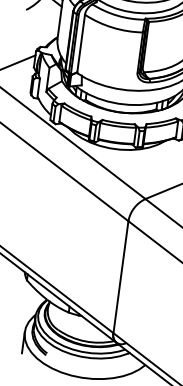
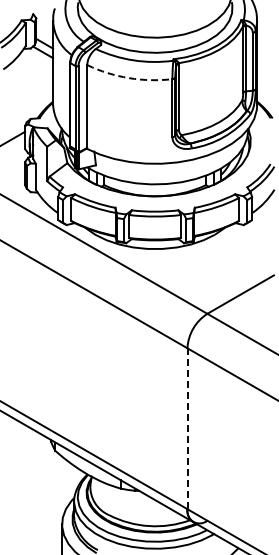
arc: (112, 27) -> (128, 78), solid -> dashed
line: (120, 277) -> (187, 428), solid -> dashed

